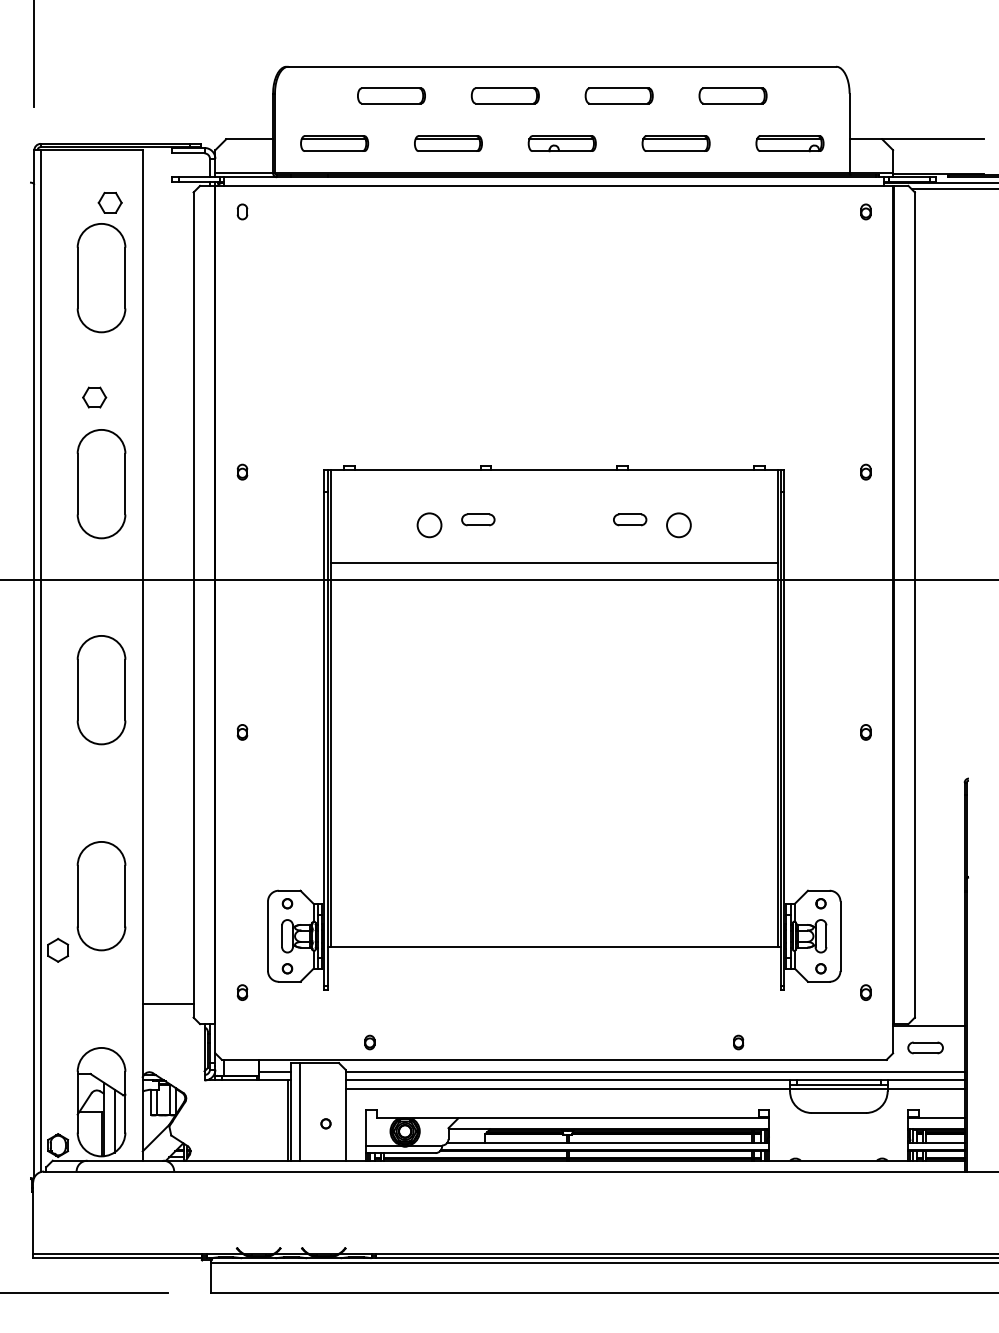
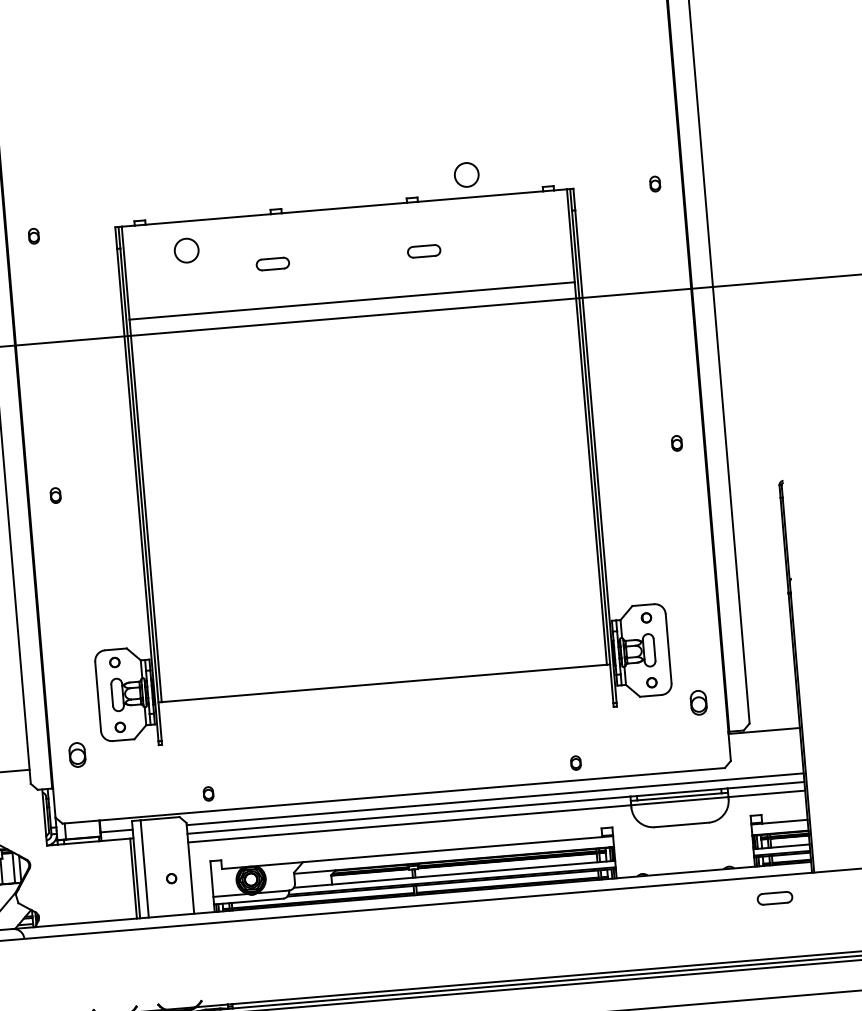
circle: (429, 525) -> (186, 250), moved
circle: (678, 525) -> (466, 175), moved
part: (242, 992) -> (77, 754), size x1.6
part: (865, 992) -> (698, 702), size x1.6
part: (925, 1047) -> (774, 897), moved

